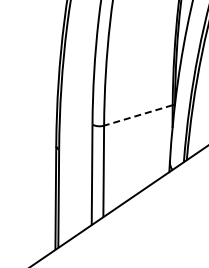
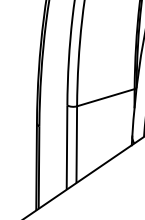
line: (138, 115) -> (105, 97), dashed -> solid

